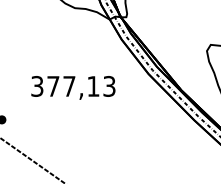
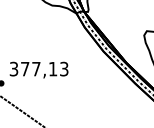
text: (72, 86) -> (38, 69), moved

